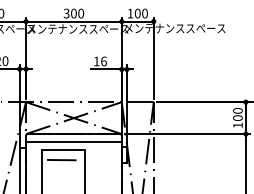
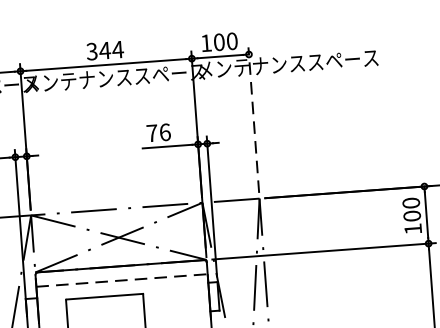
text: (77, 13) -> (111, 50), 300 -> 344
line: (153, 58) -> (253, 120), solid -> dashed
text: (96, 61) -> (151, 133), 16 -> 76
line: (73, 142) -> (121, 281), solid -> dashed
line: (61, 159) -> (102, 313), removed

